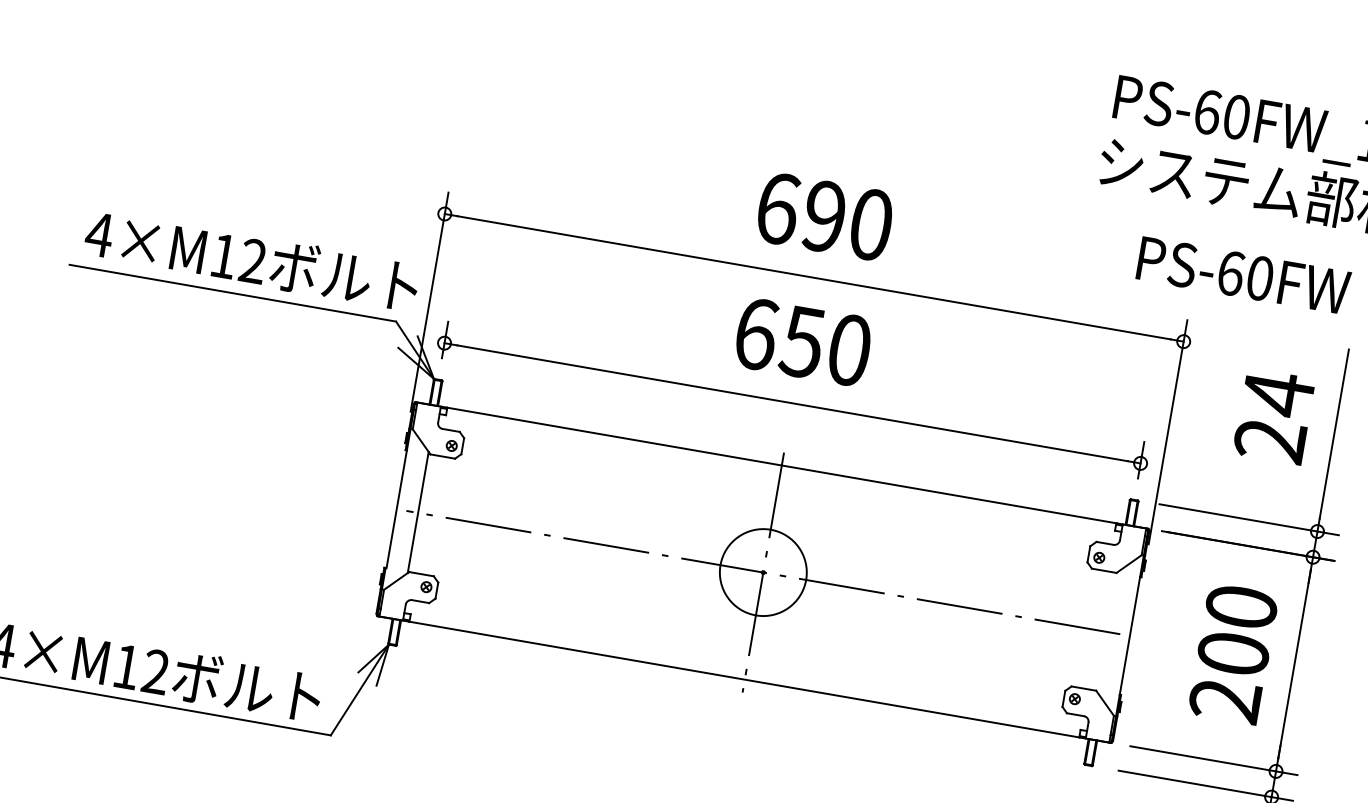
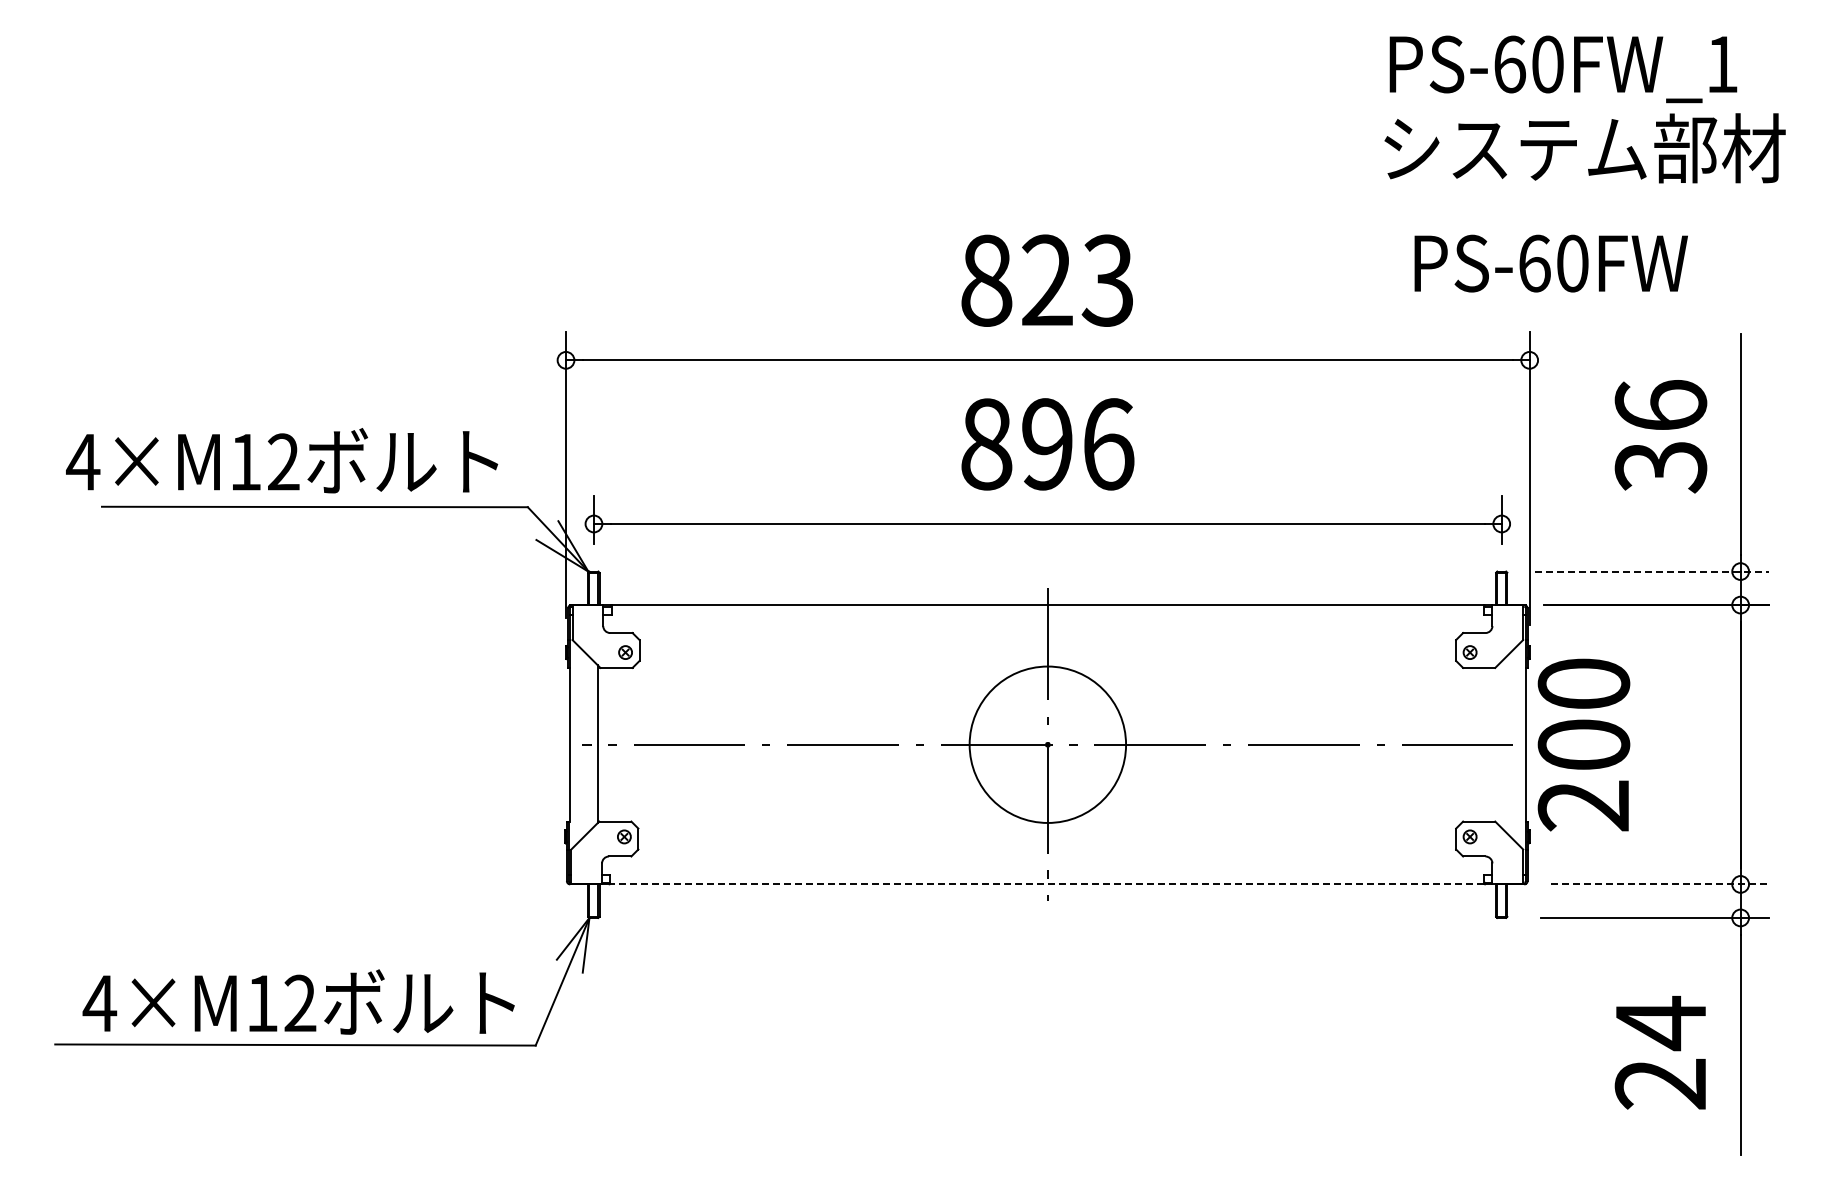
text: (824, 216) -> (1047, 280), 690 -> 823
text: (252, 259) -> (282, 460), moved
text: (1243, 275) -> (1550, 263), moved
text: (802, 342) -> (1047, 444), 650 -> 896
text: (1274, 416) -> (1660, 435), 24 -> 36
line: (1249, 519) -> (1651, 571), solid -> dashed
circle: (763, 572) -> (1047, 744), size x1.4
text: (1233, 653) -> (1583, 744), moved
line: (744, 679) -> (1047, 884), solid -> dashed
line: (1213, 760) -> (1659, 884), solid -> dashed

